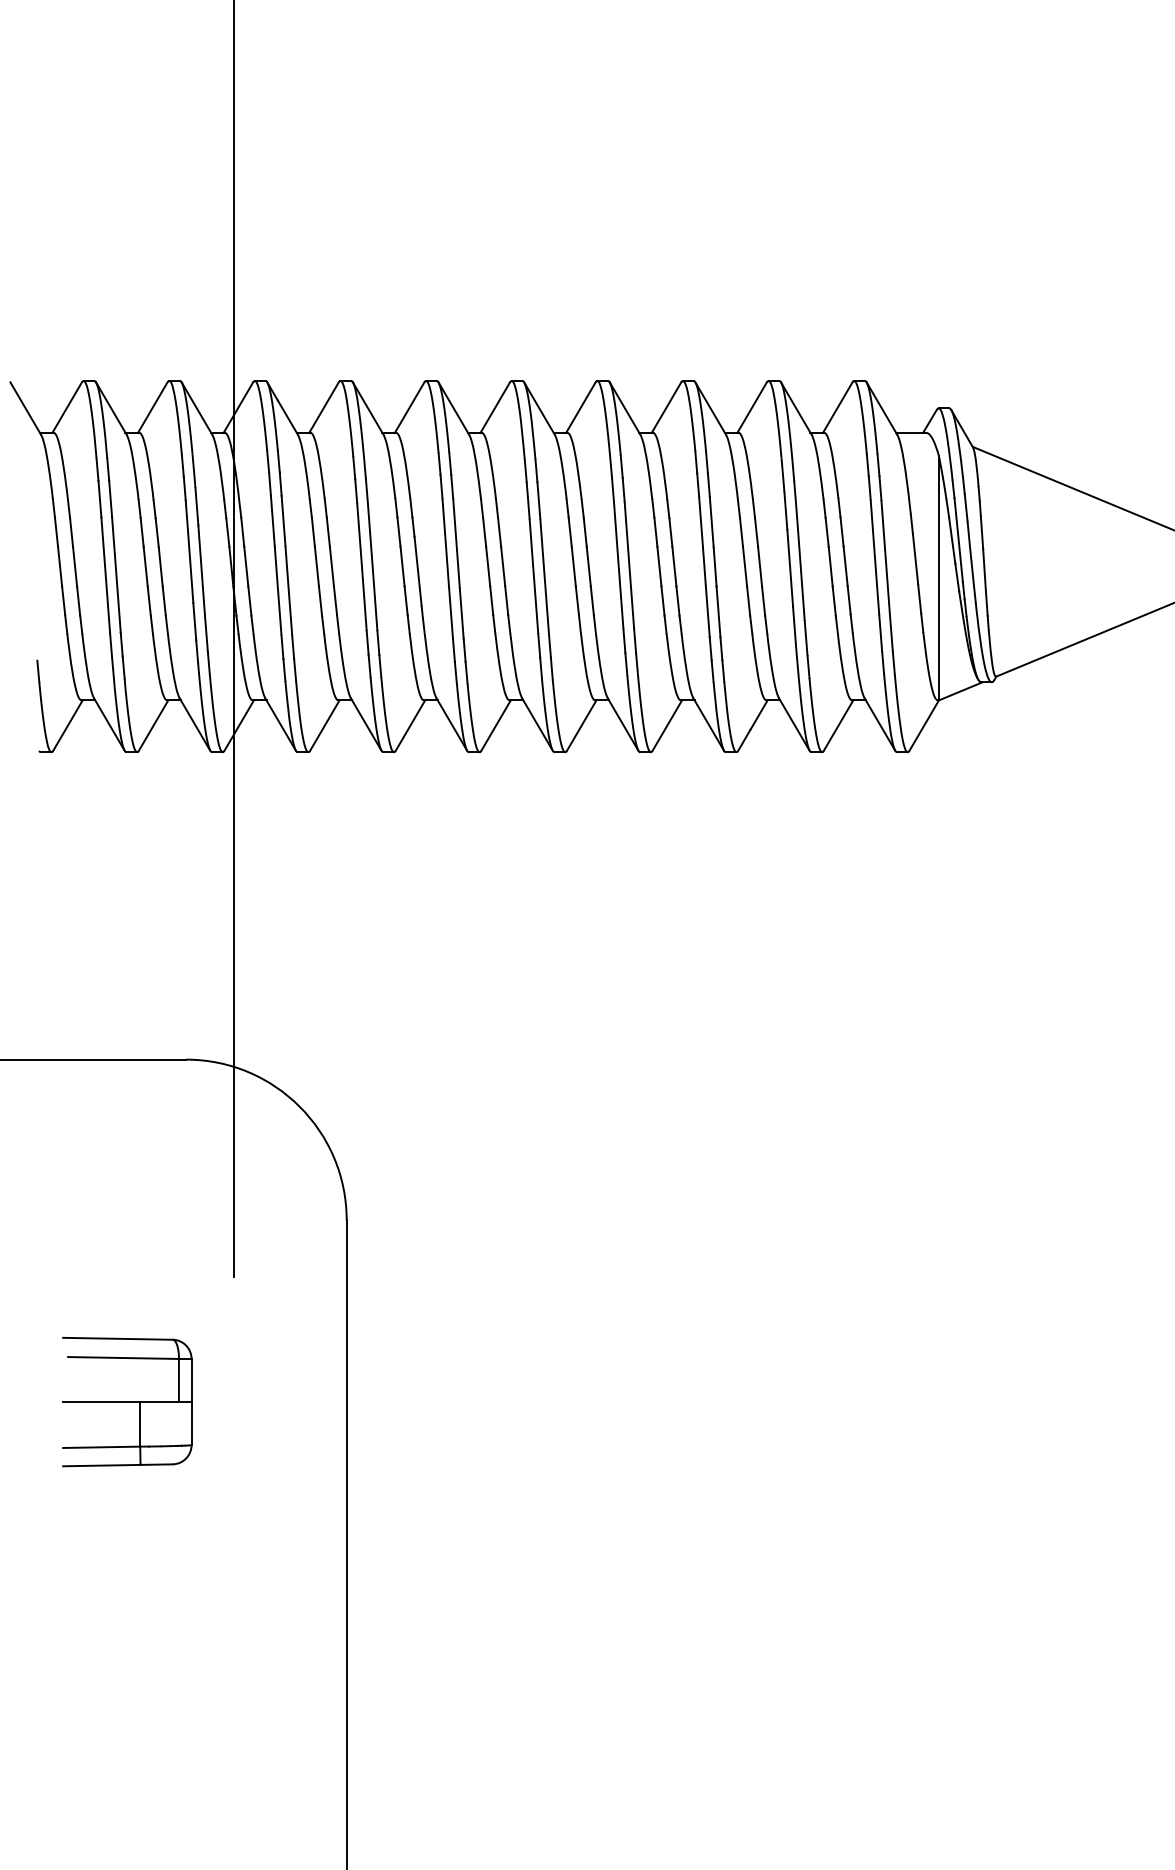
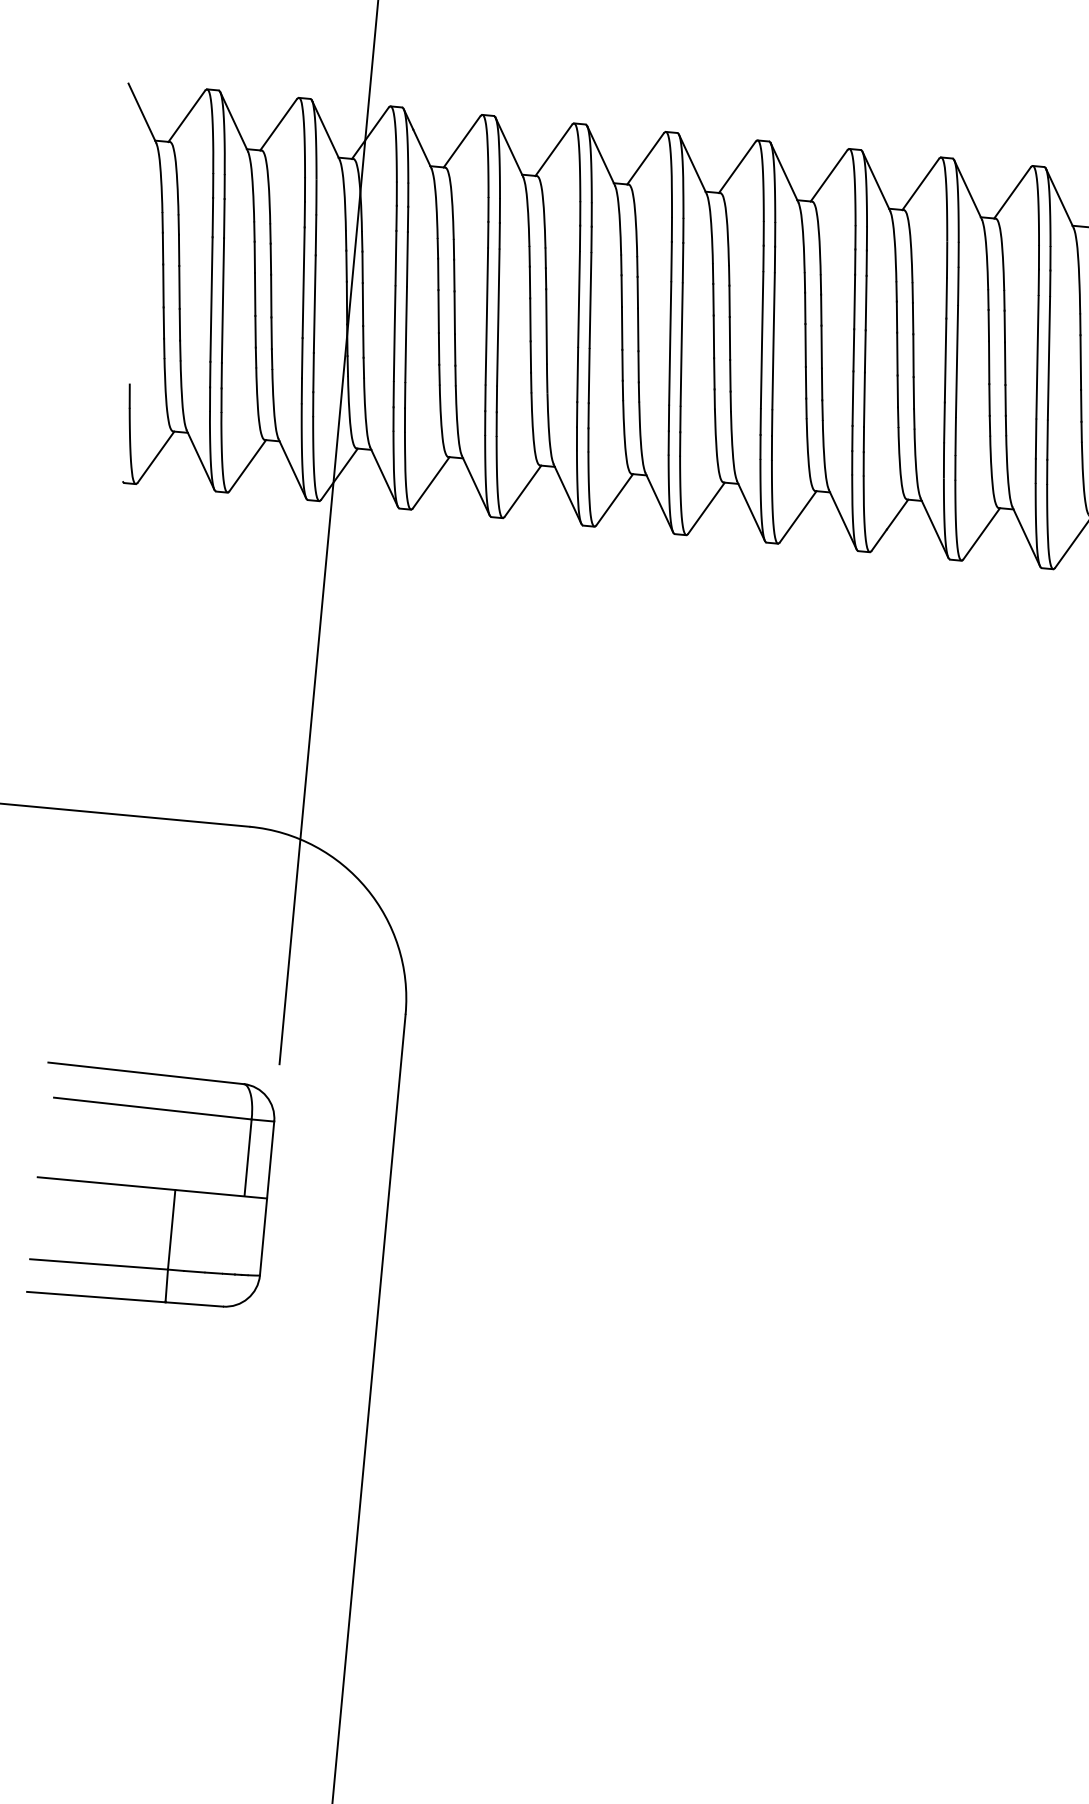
part: (127, 1401) -> (152, 1187), size x1.67

